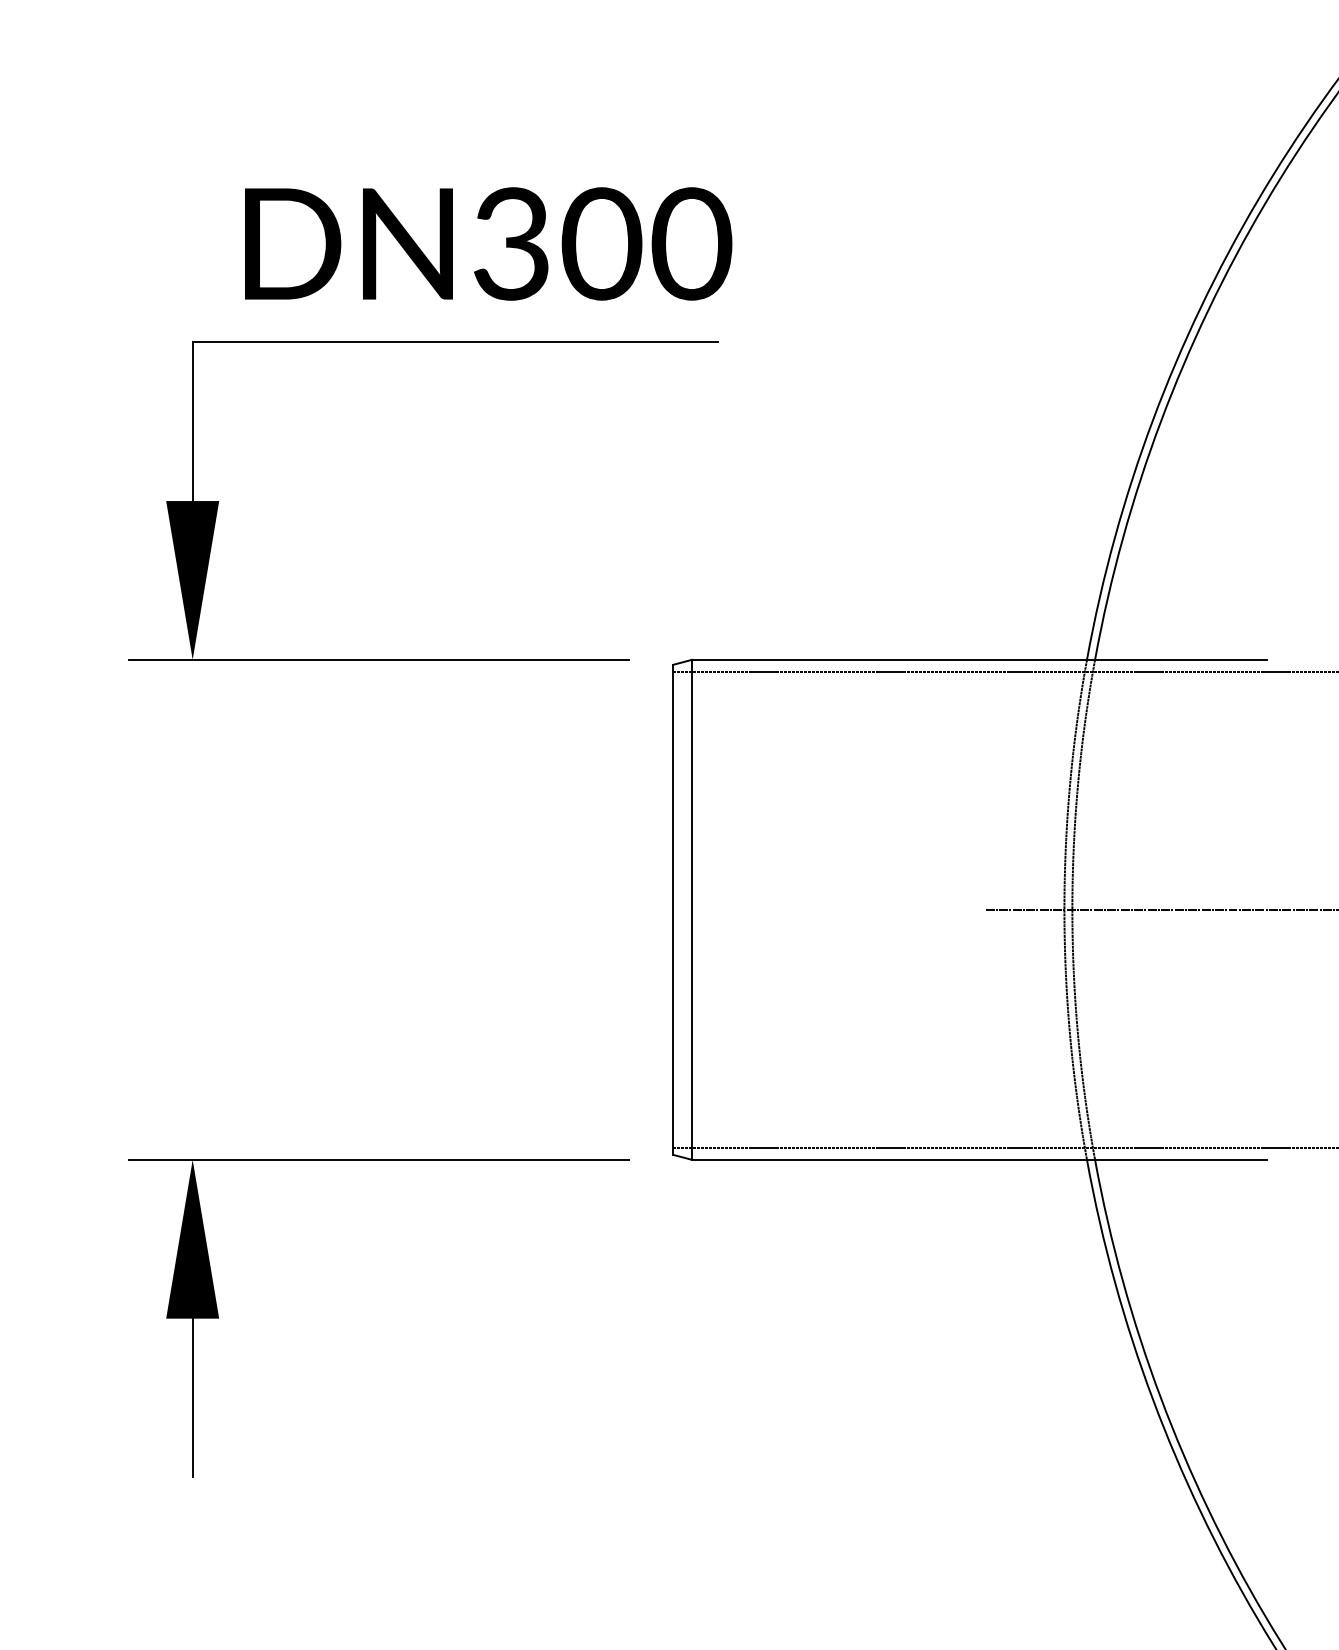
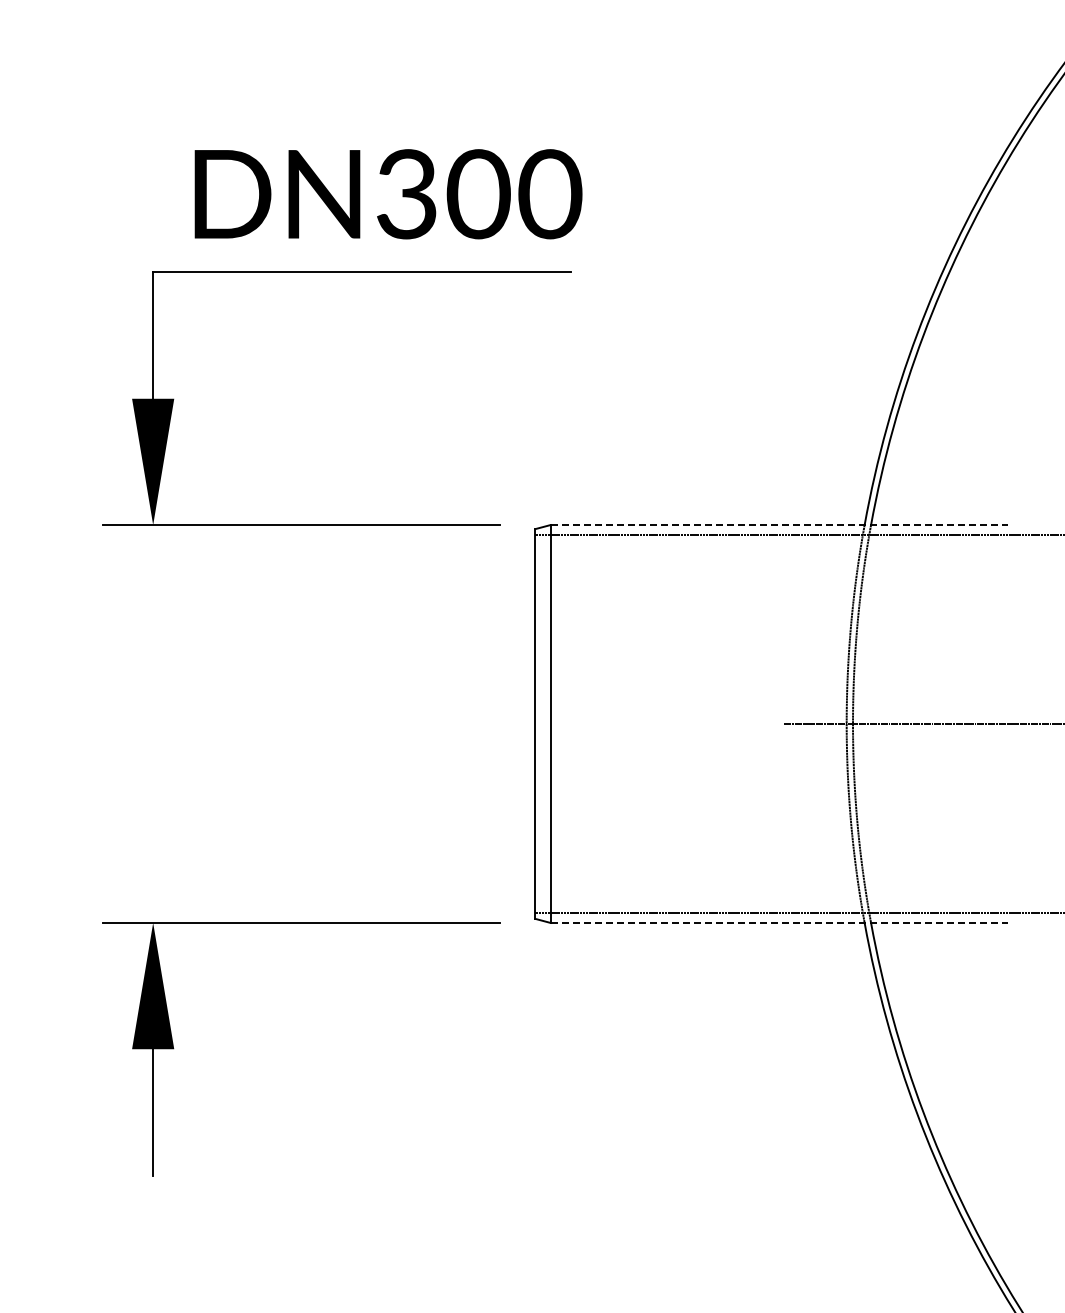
line: (979, 660) -> (779, 525), solid -> dashed
line: (979, 1159) -> (779, 922), solid -> dashed

